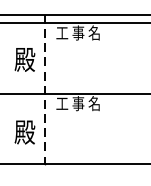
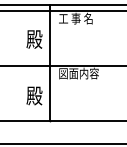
line: (45, 90) -> (50, 63), dashed -> solid
text: (81, 103) -> (78, 73), 工 事 名 -> 図面内容

